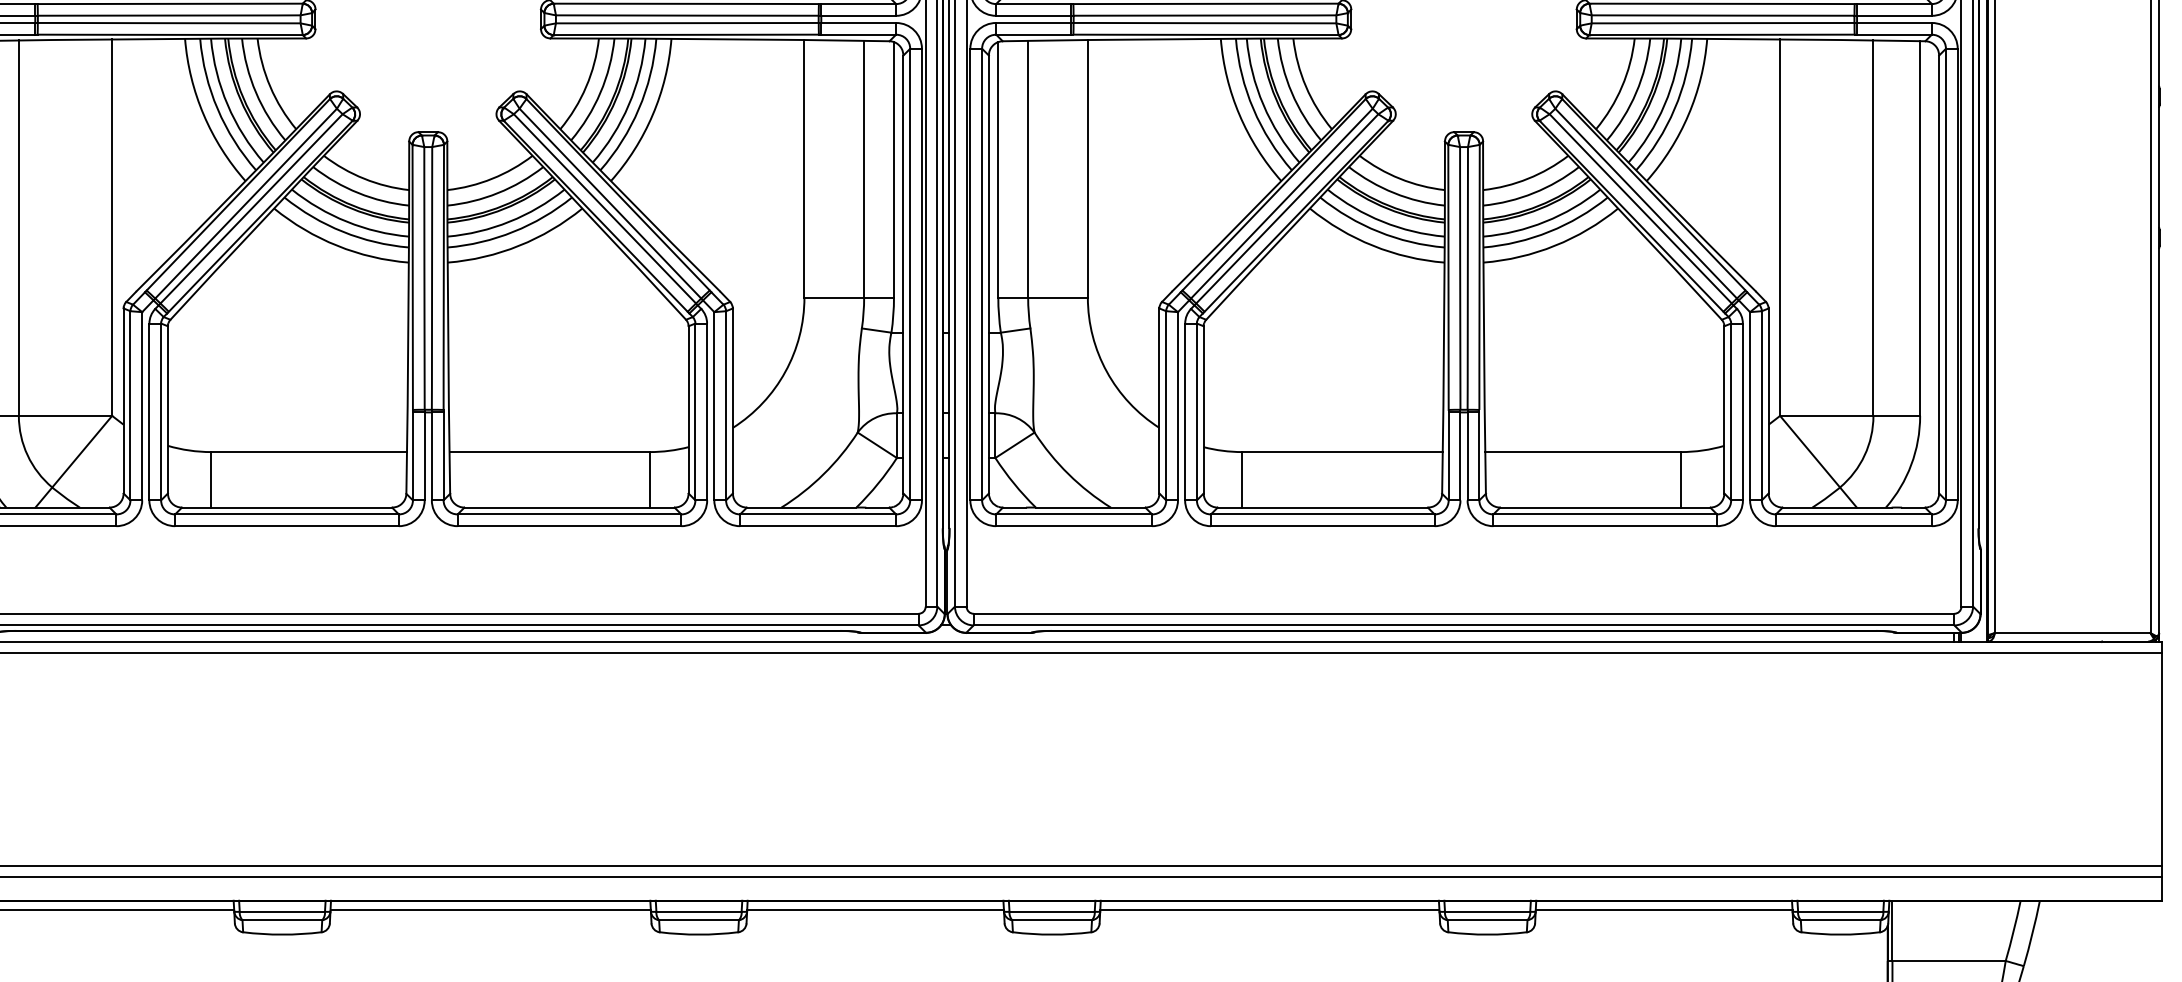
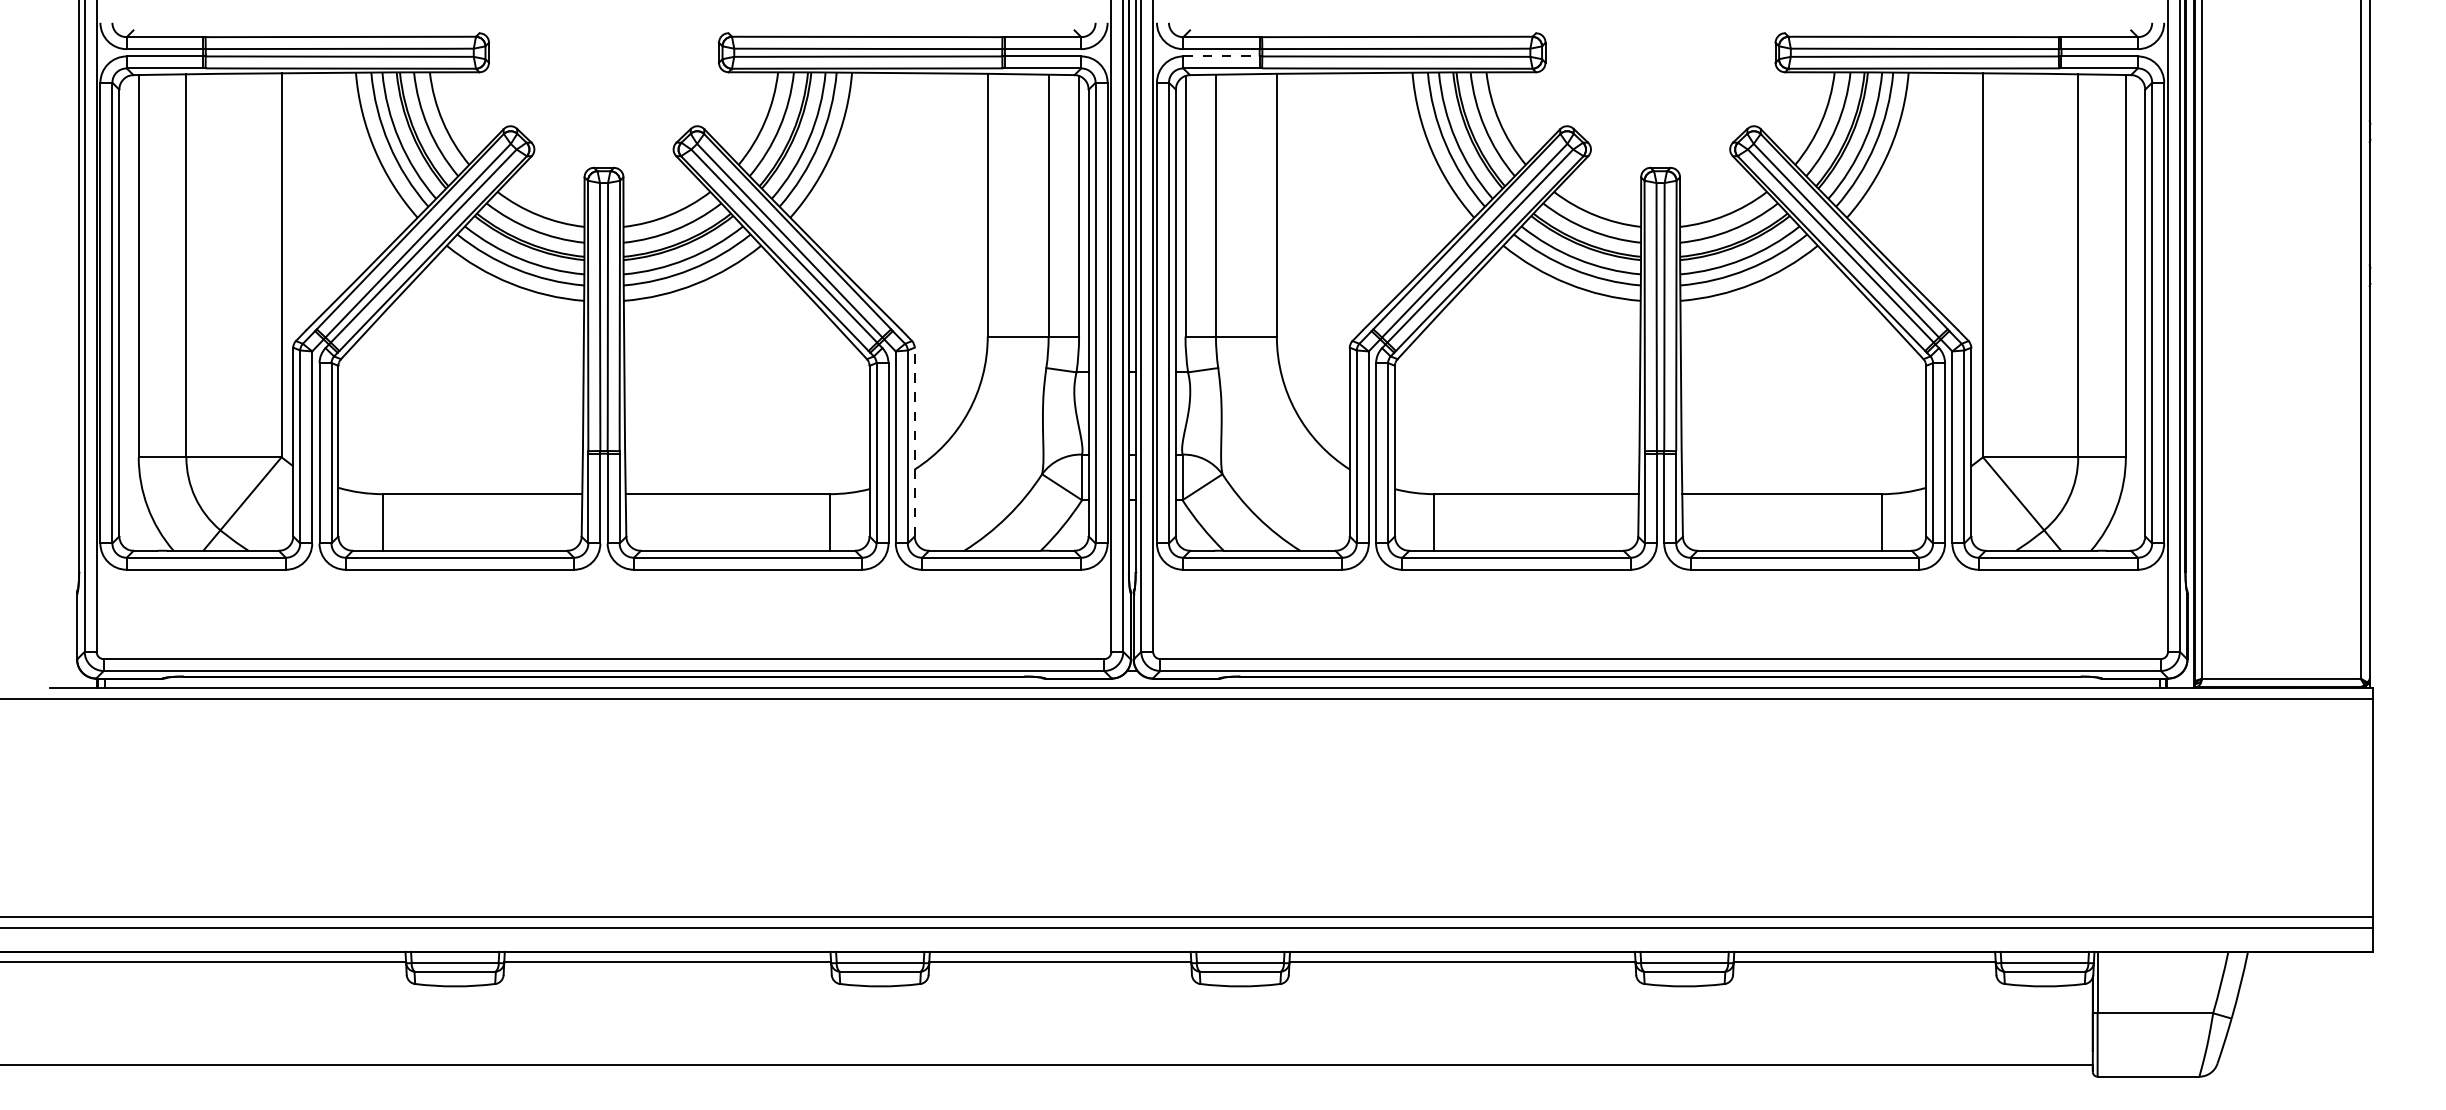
line: (1034, 23) -> (1222, 56), solid -> dashed
line: (732, 400) -> (914, 441), solid -> dashed

